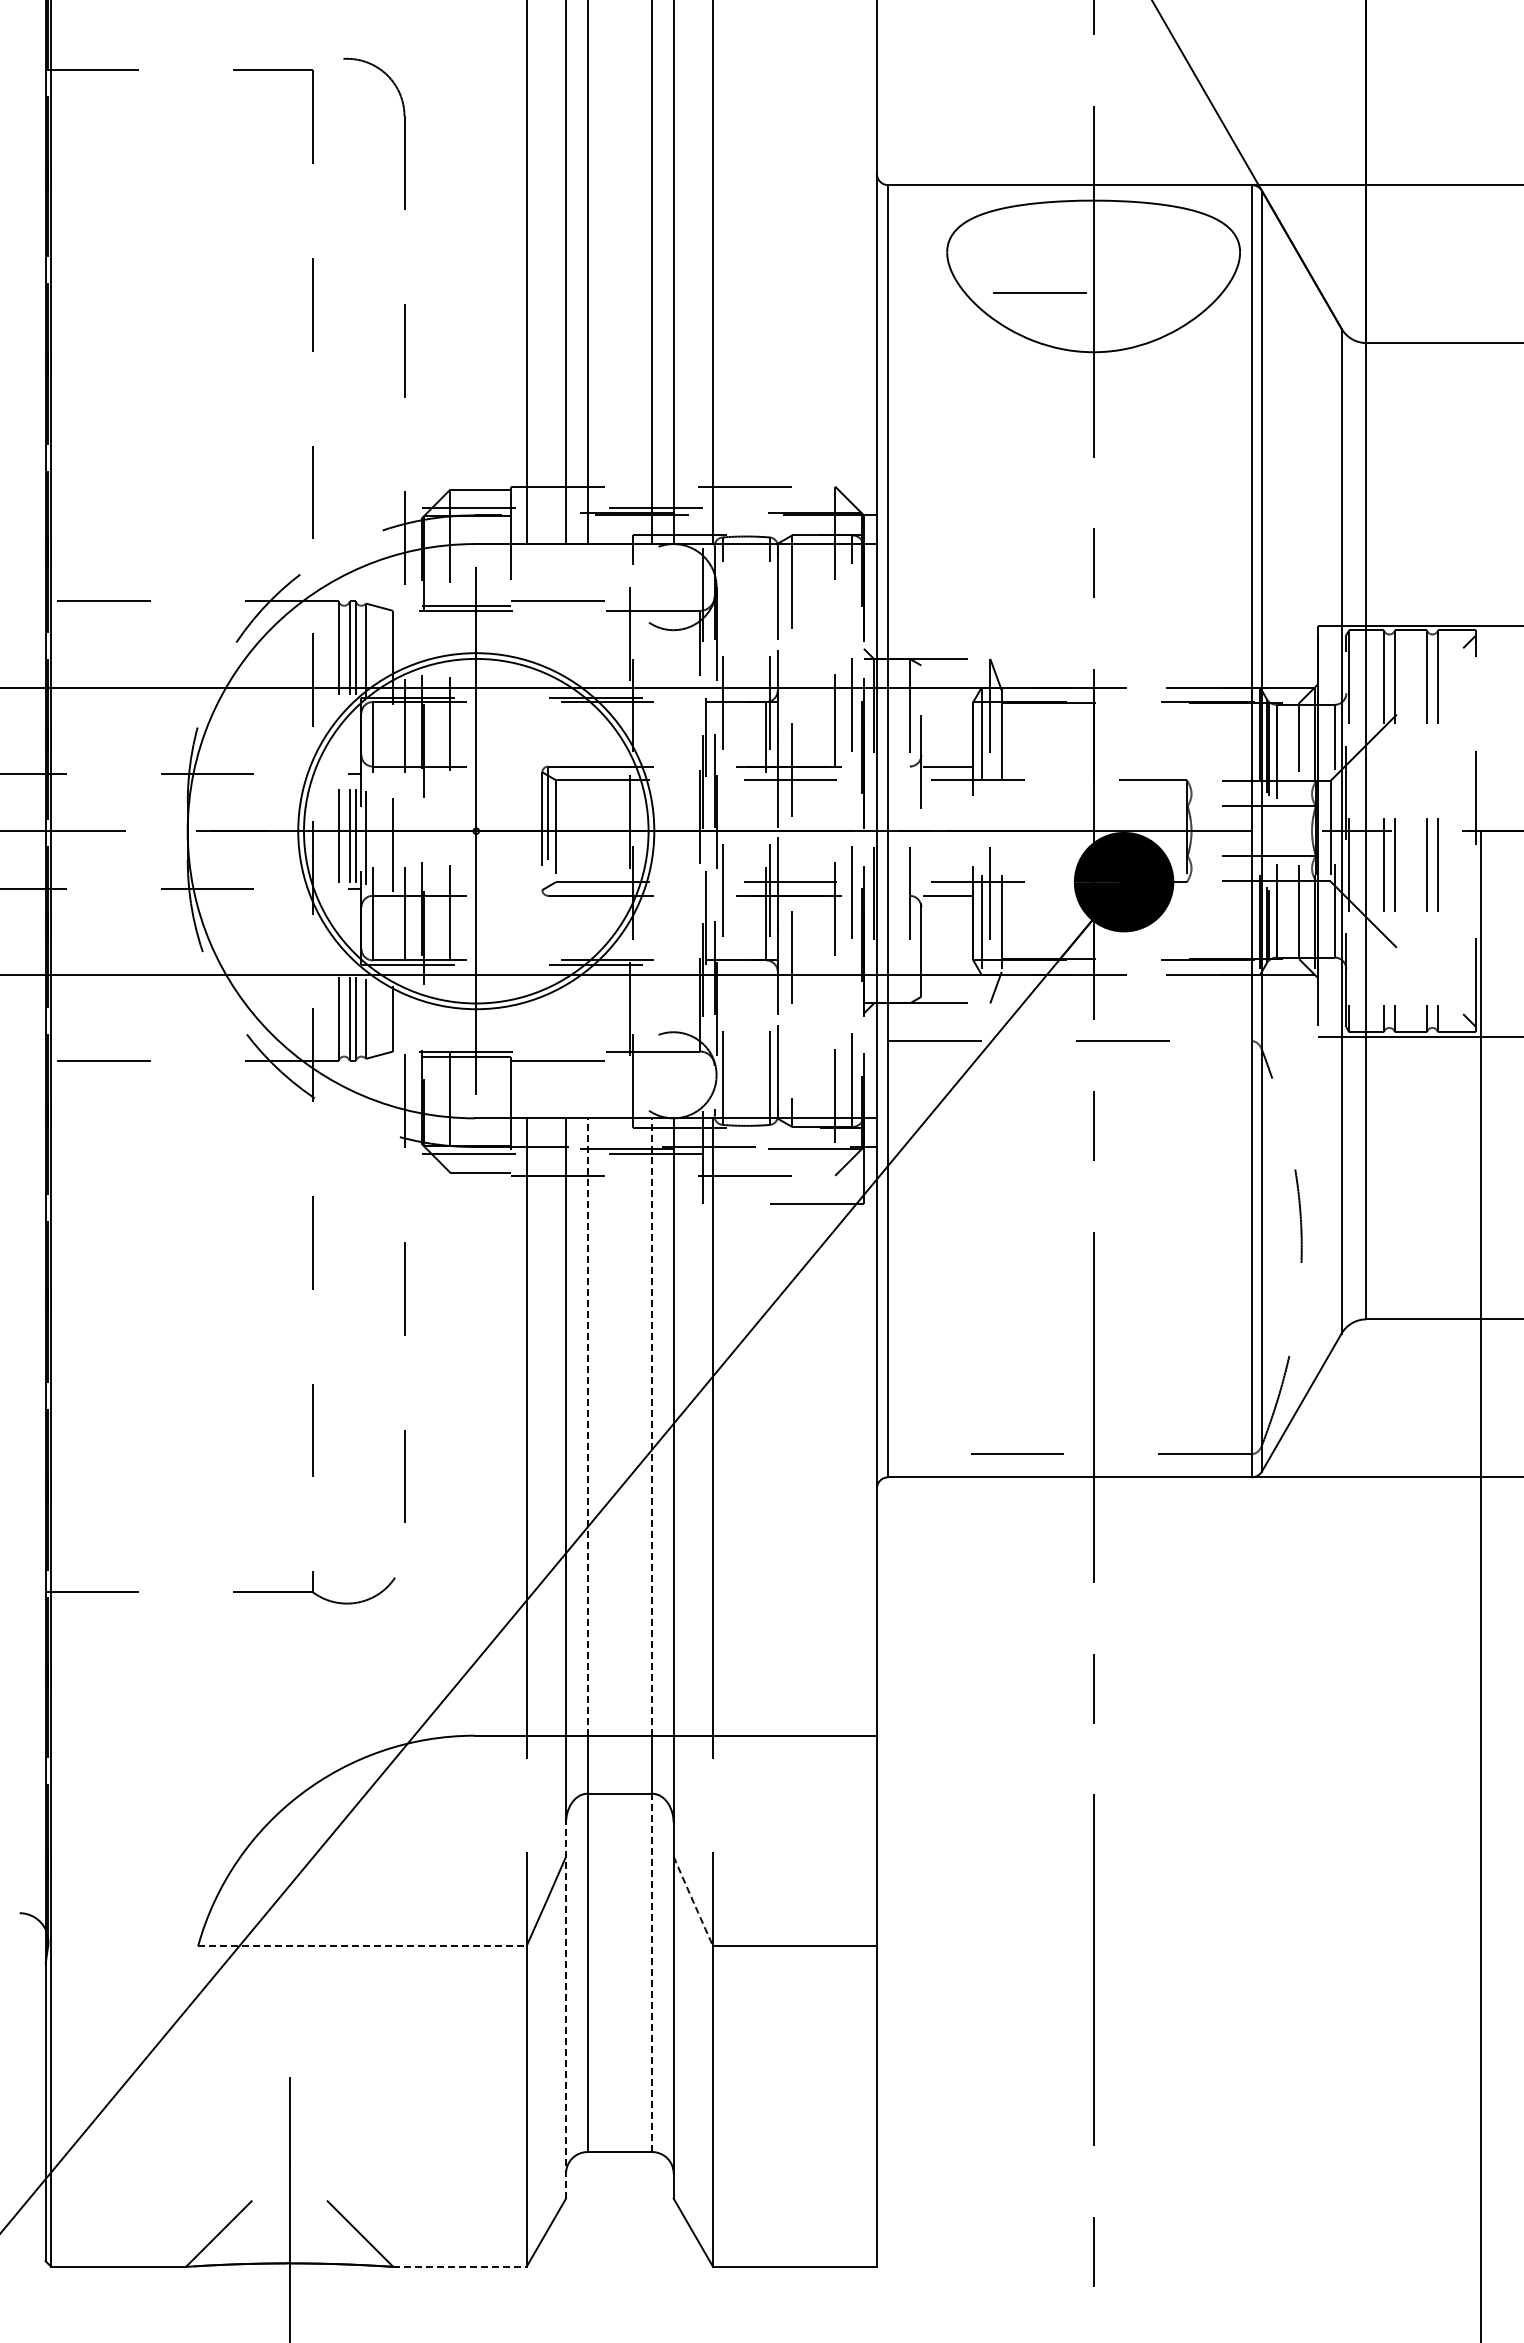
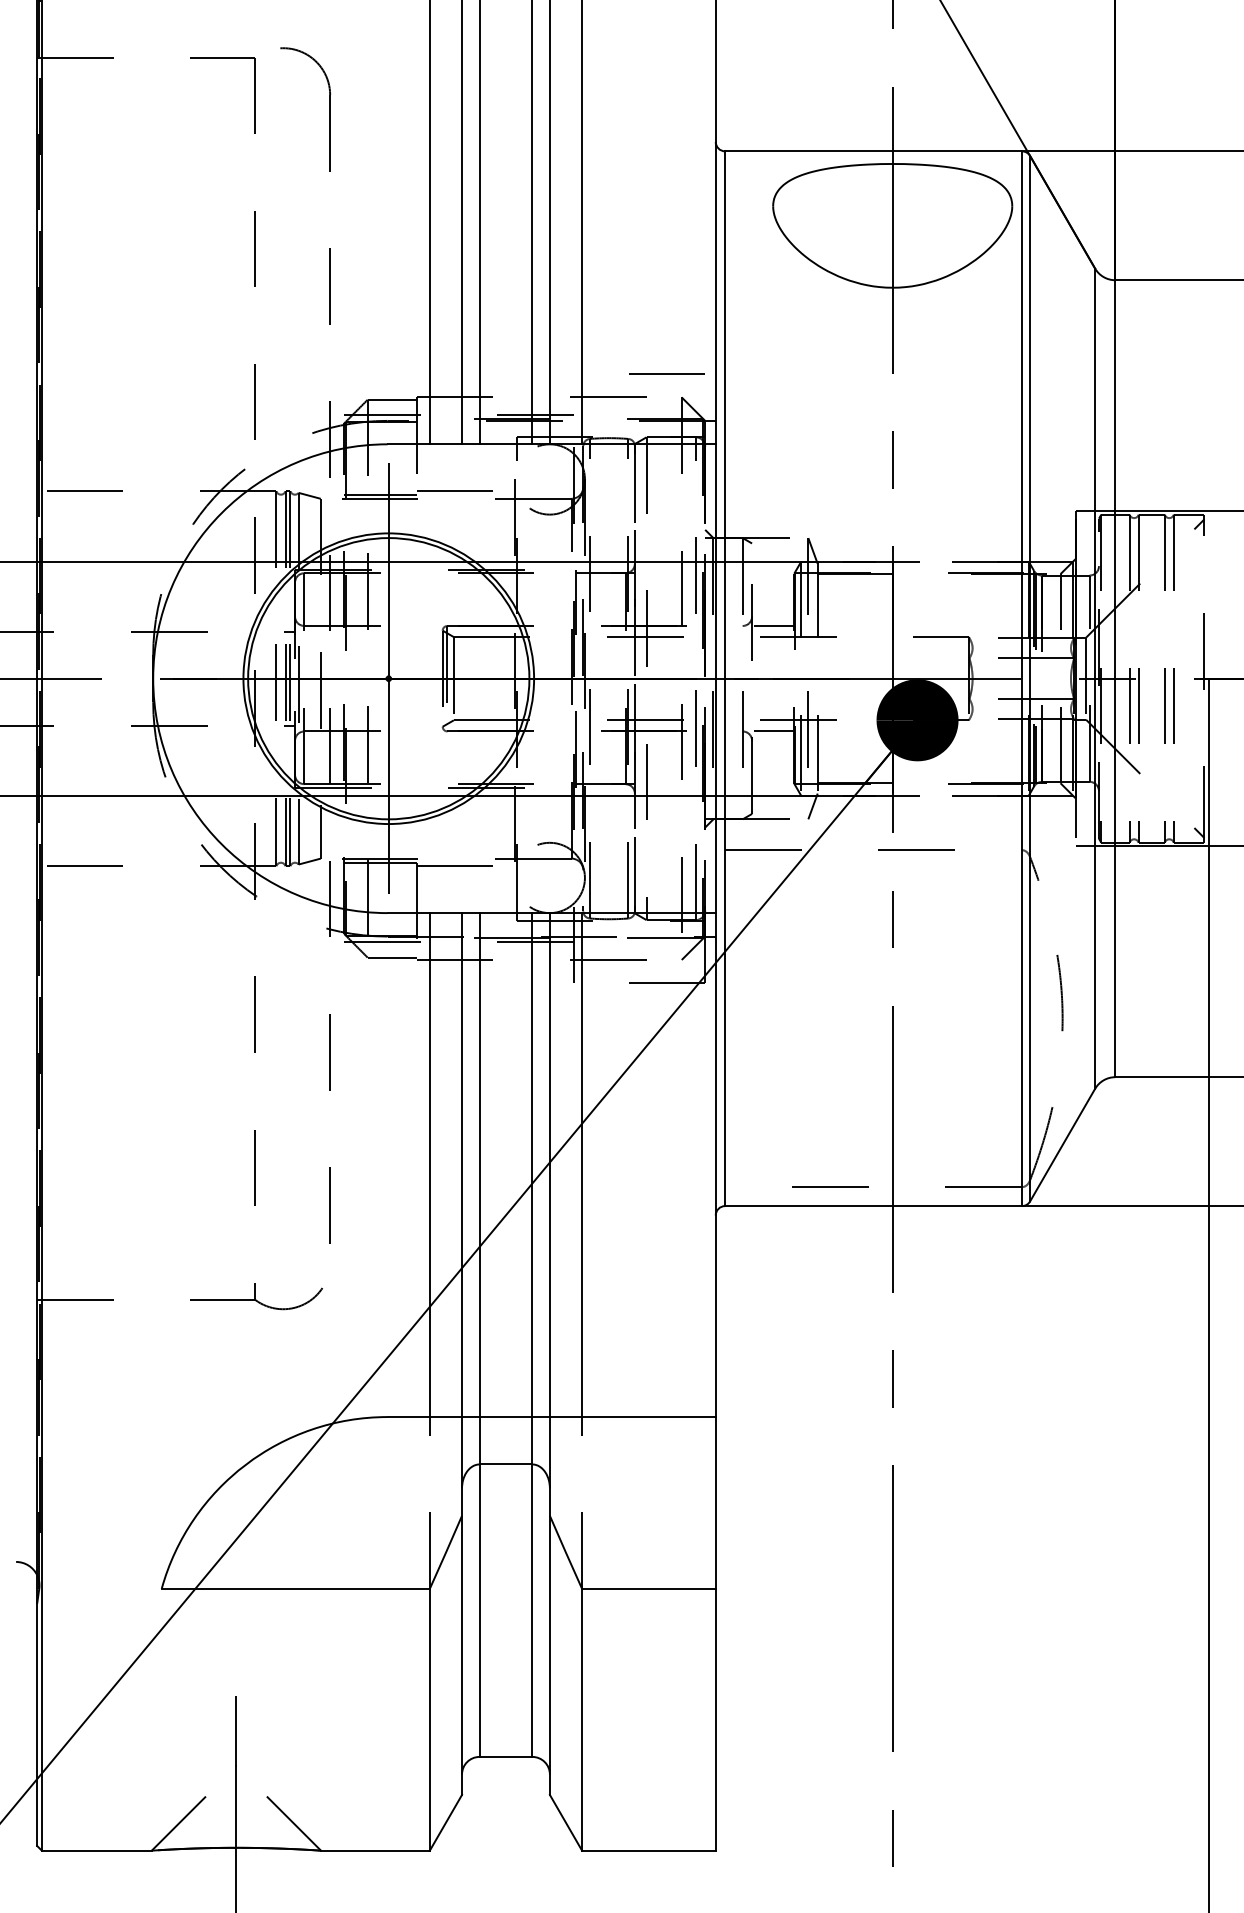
line: (1039, 292) -> (666, 373), moved
line: (587, 1427) -> (479, 1165), dashed -> solid
line: (652, 1427) -> (532, 1165), dashed -> solid
arc: (693, 1901) -> (566, 1552), dashed -> solid
line: (362, 1946) -> (295, 1589), dashed -> solid
line: (652, 1972) -> (532, 1610), dashed -> solid
line: (566, 2010) -> (462, 1641), dashed -> solid
line: (459, 2266) -> (375, 1850), dashed -> solid

